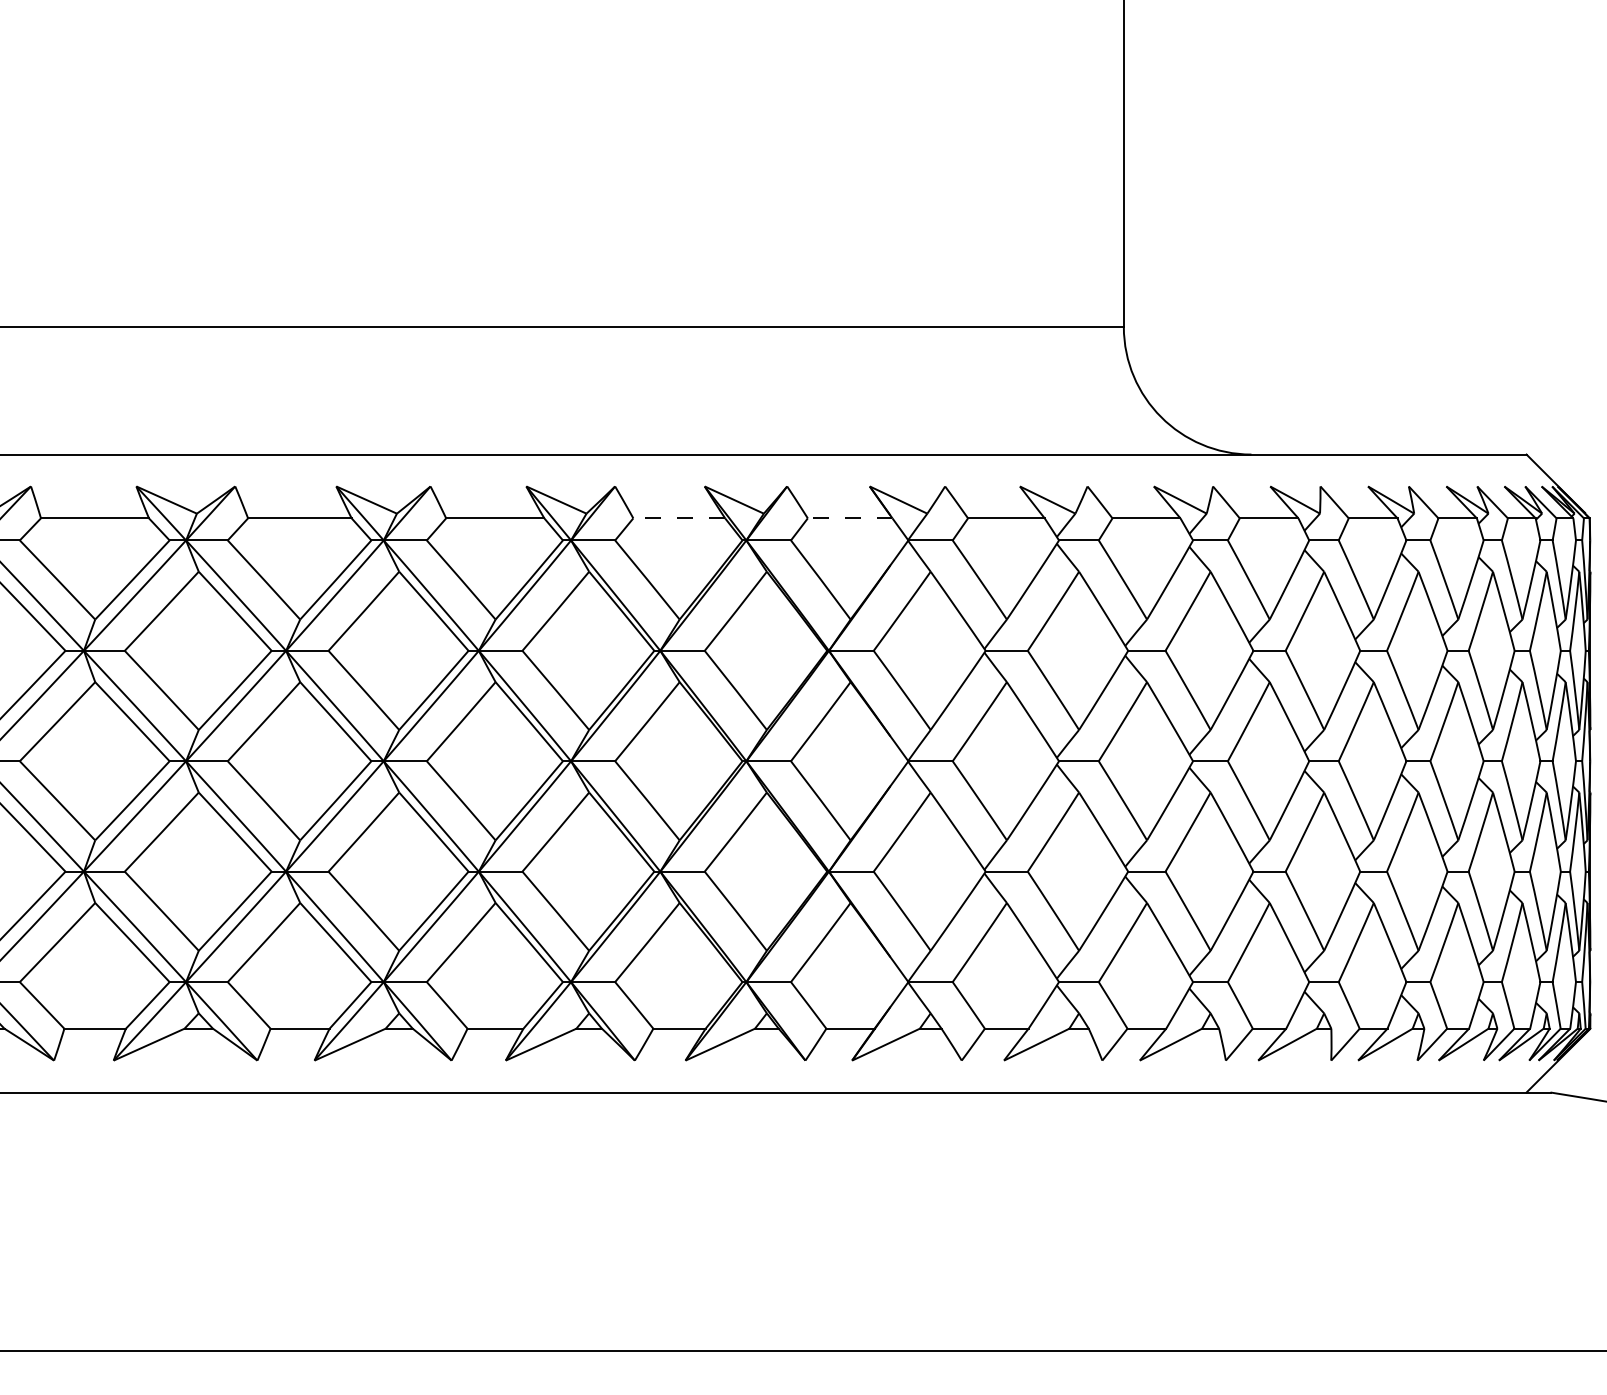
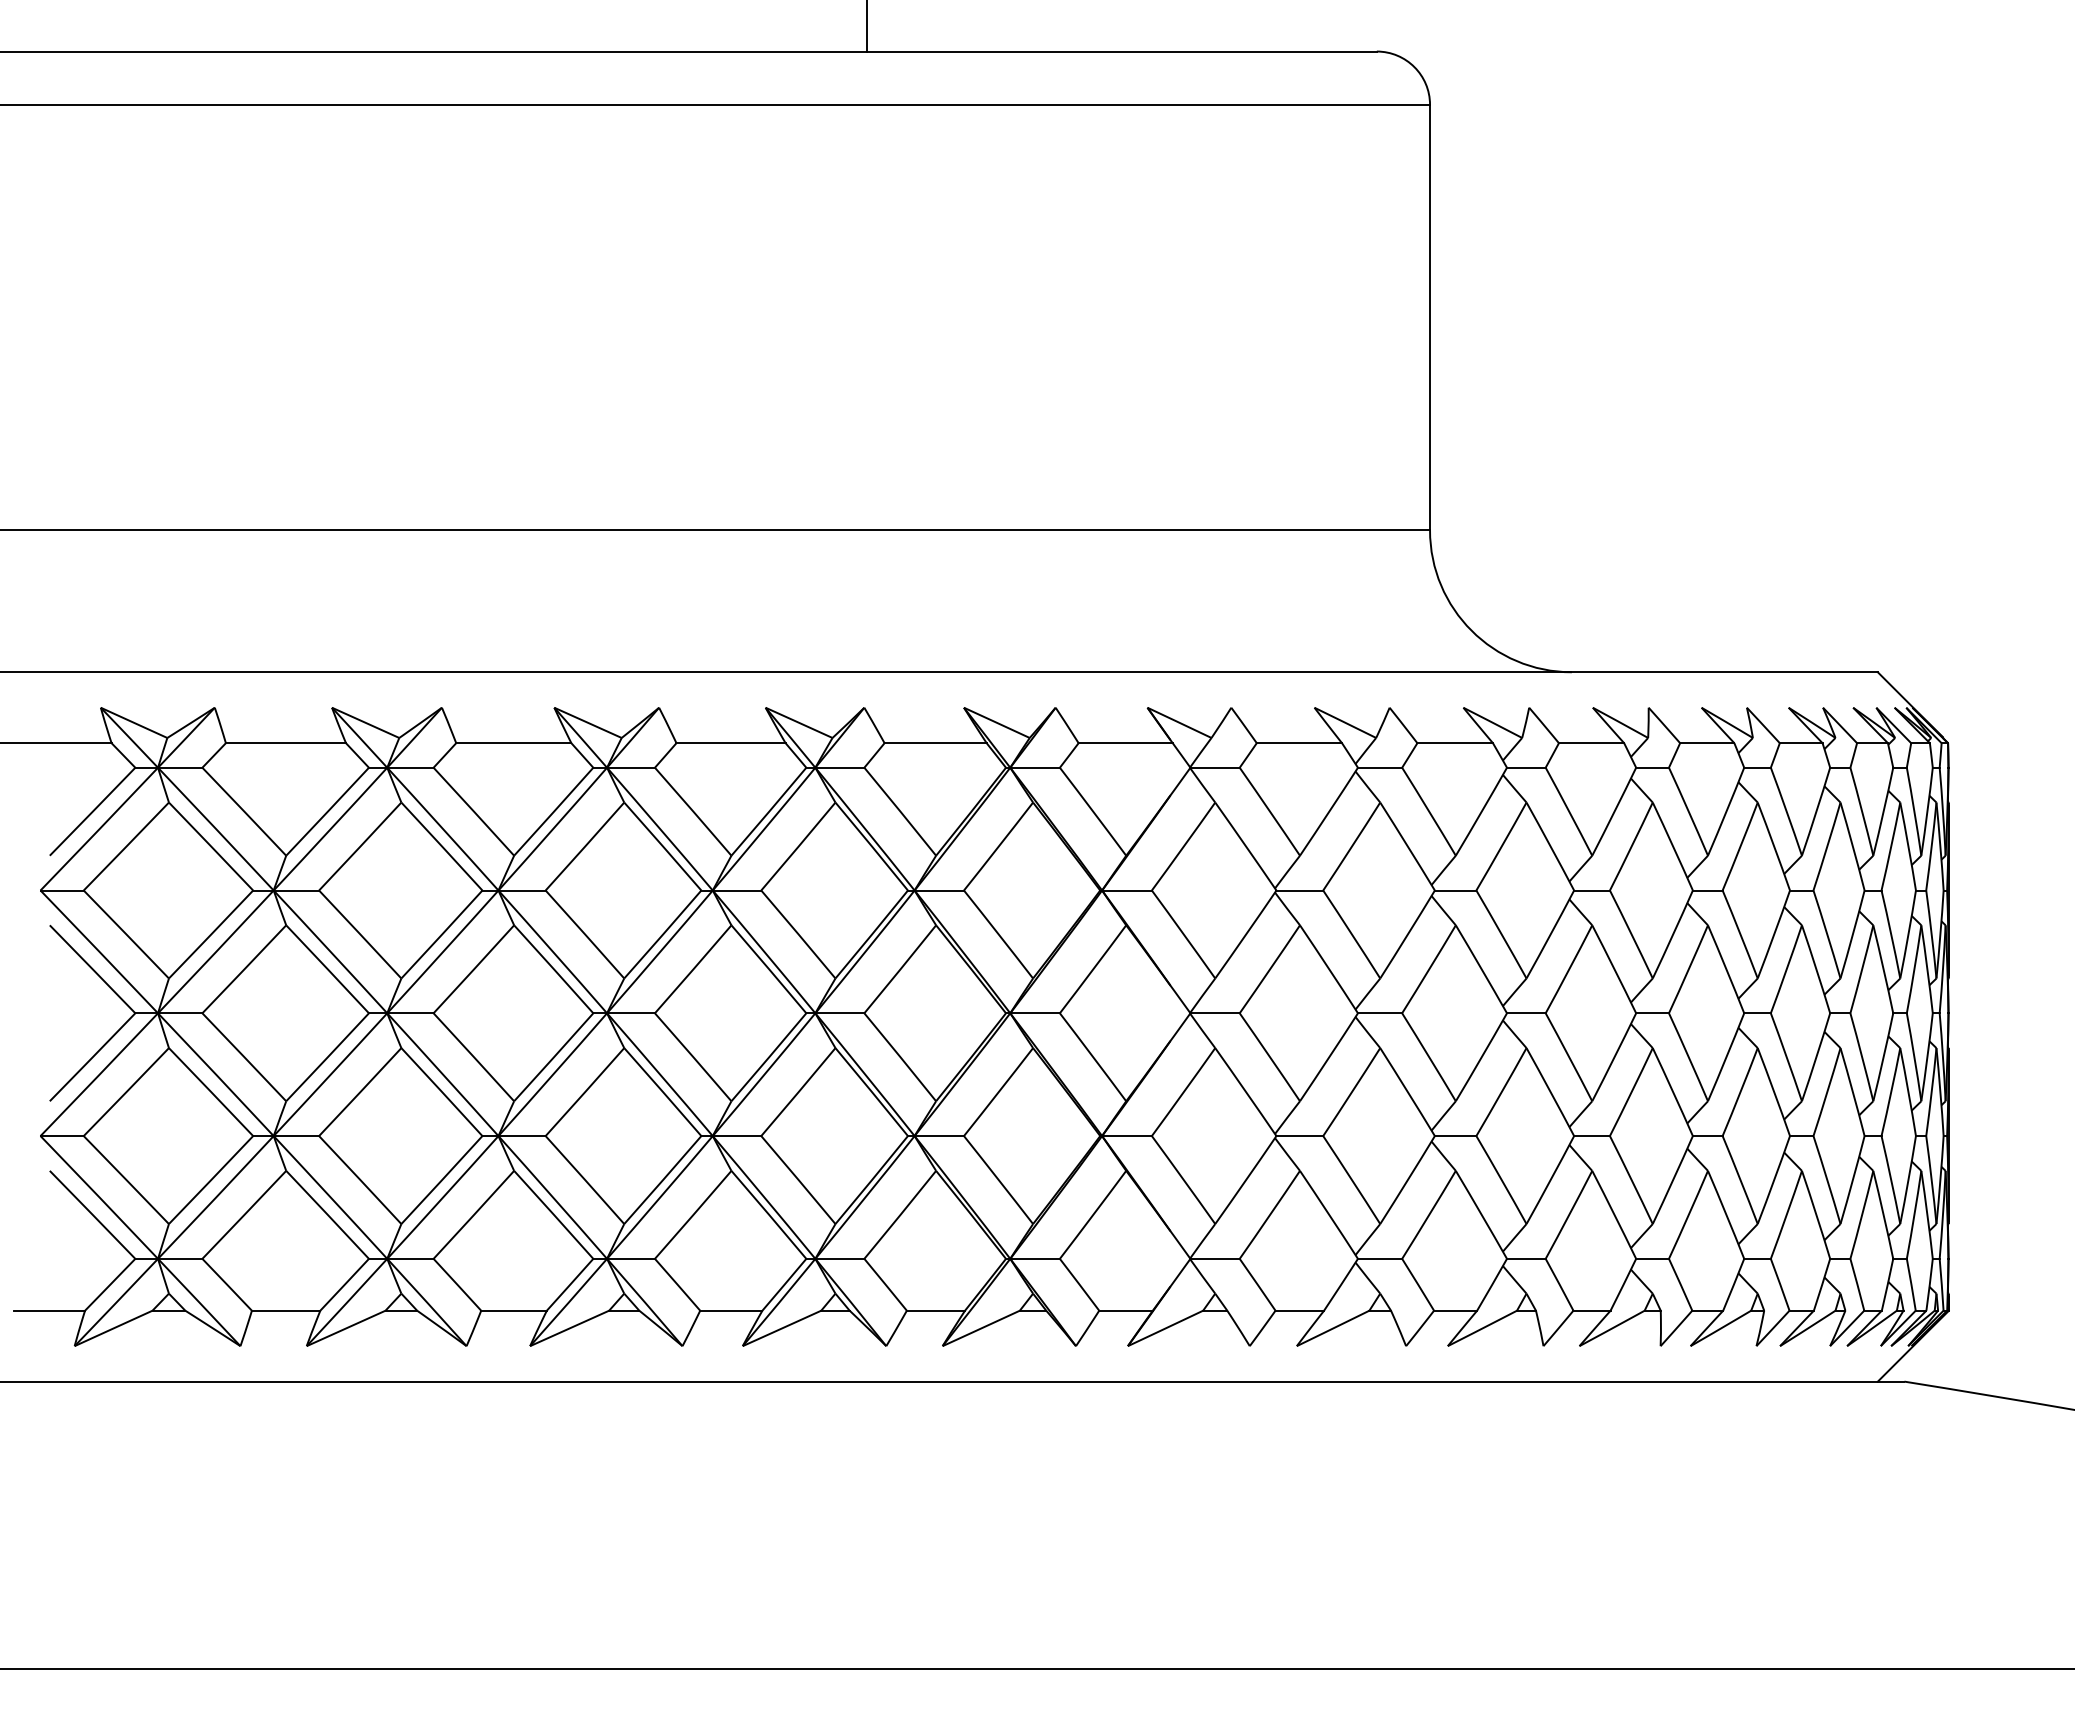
line: (679, 518) -> (935, 743), dashed -> solid
line: (849, 518) -> (1125, 743), dashed -> solid

